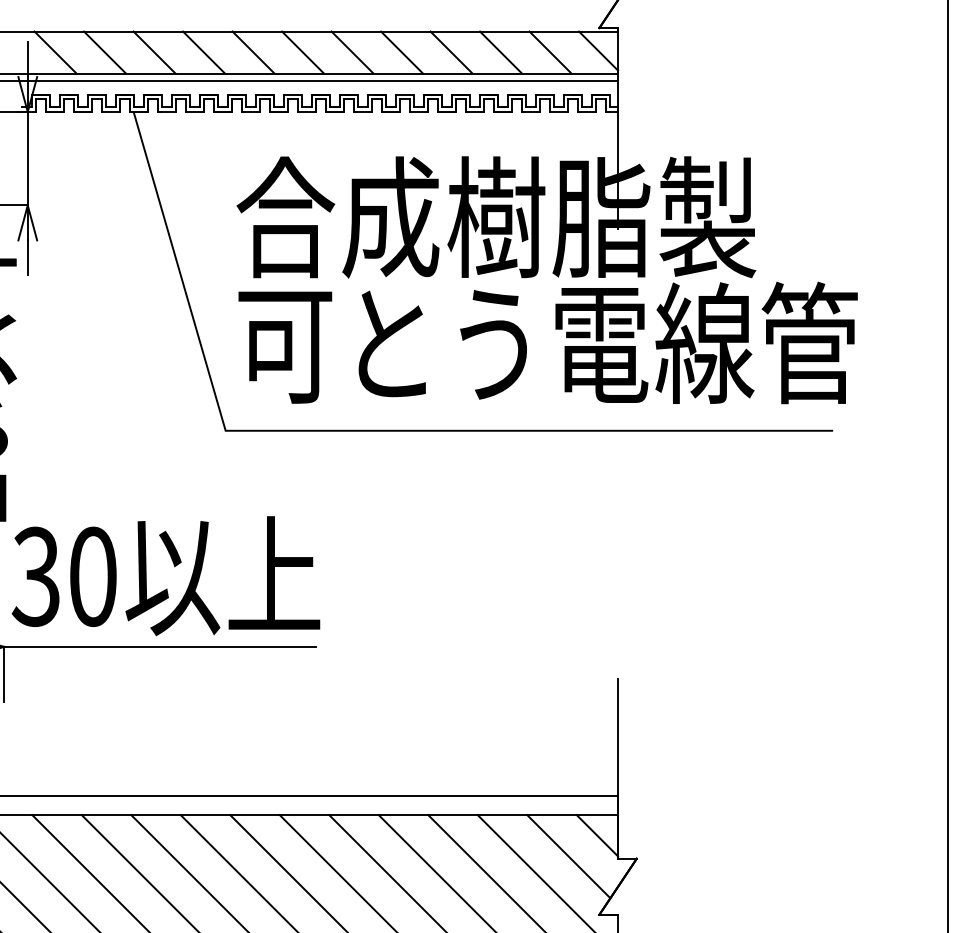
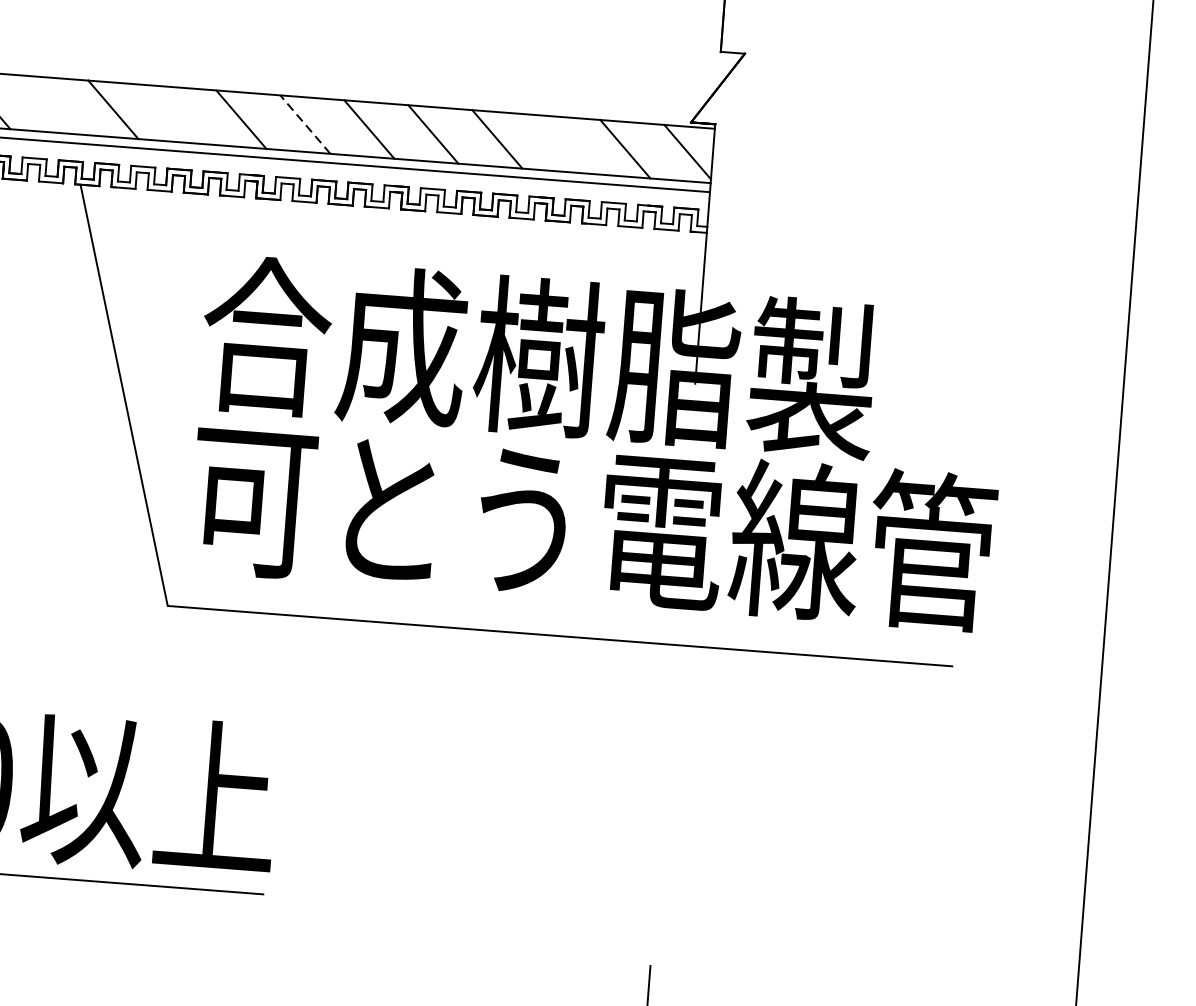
line: (105, 52) -> (50, 104), removed
line: (204, 52) -> (178, 114), removed
line: (303, 52) -> (306, 124), solid -> dashed
line: (501, 52) -> (562, 144), removed

